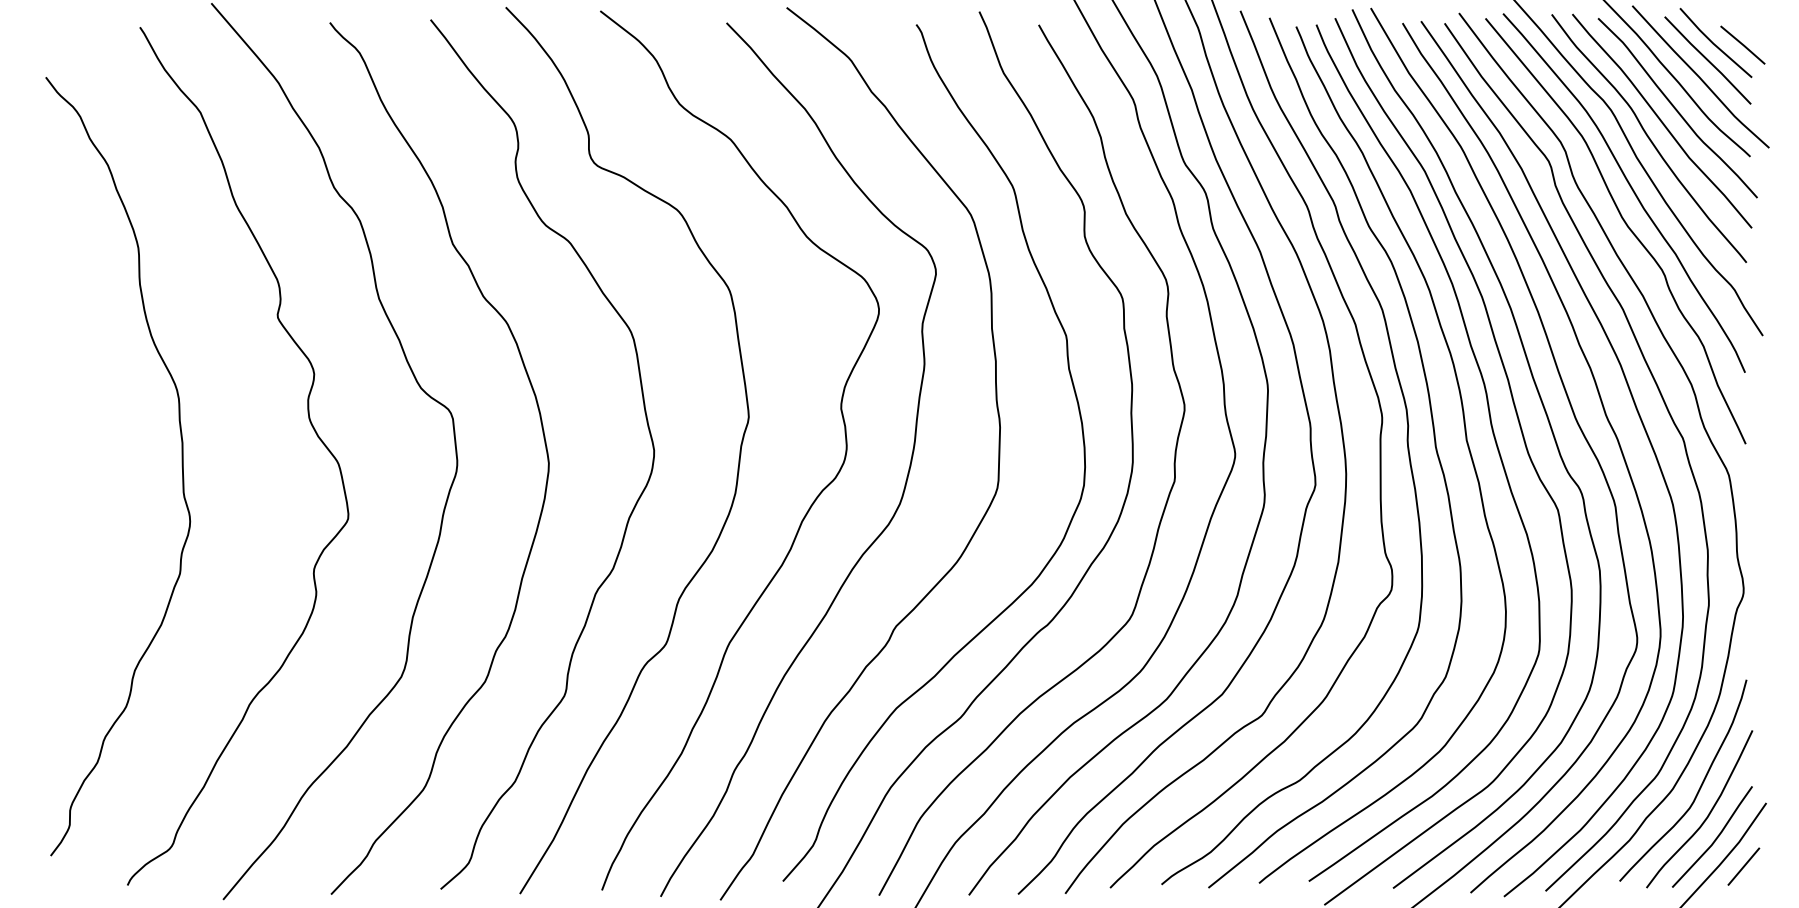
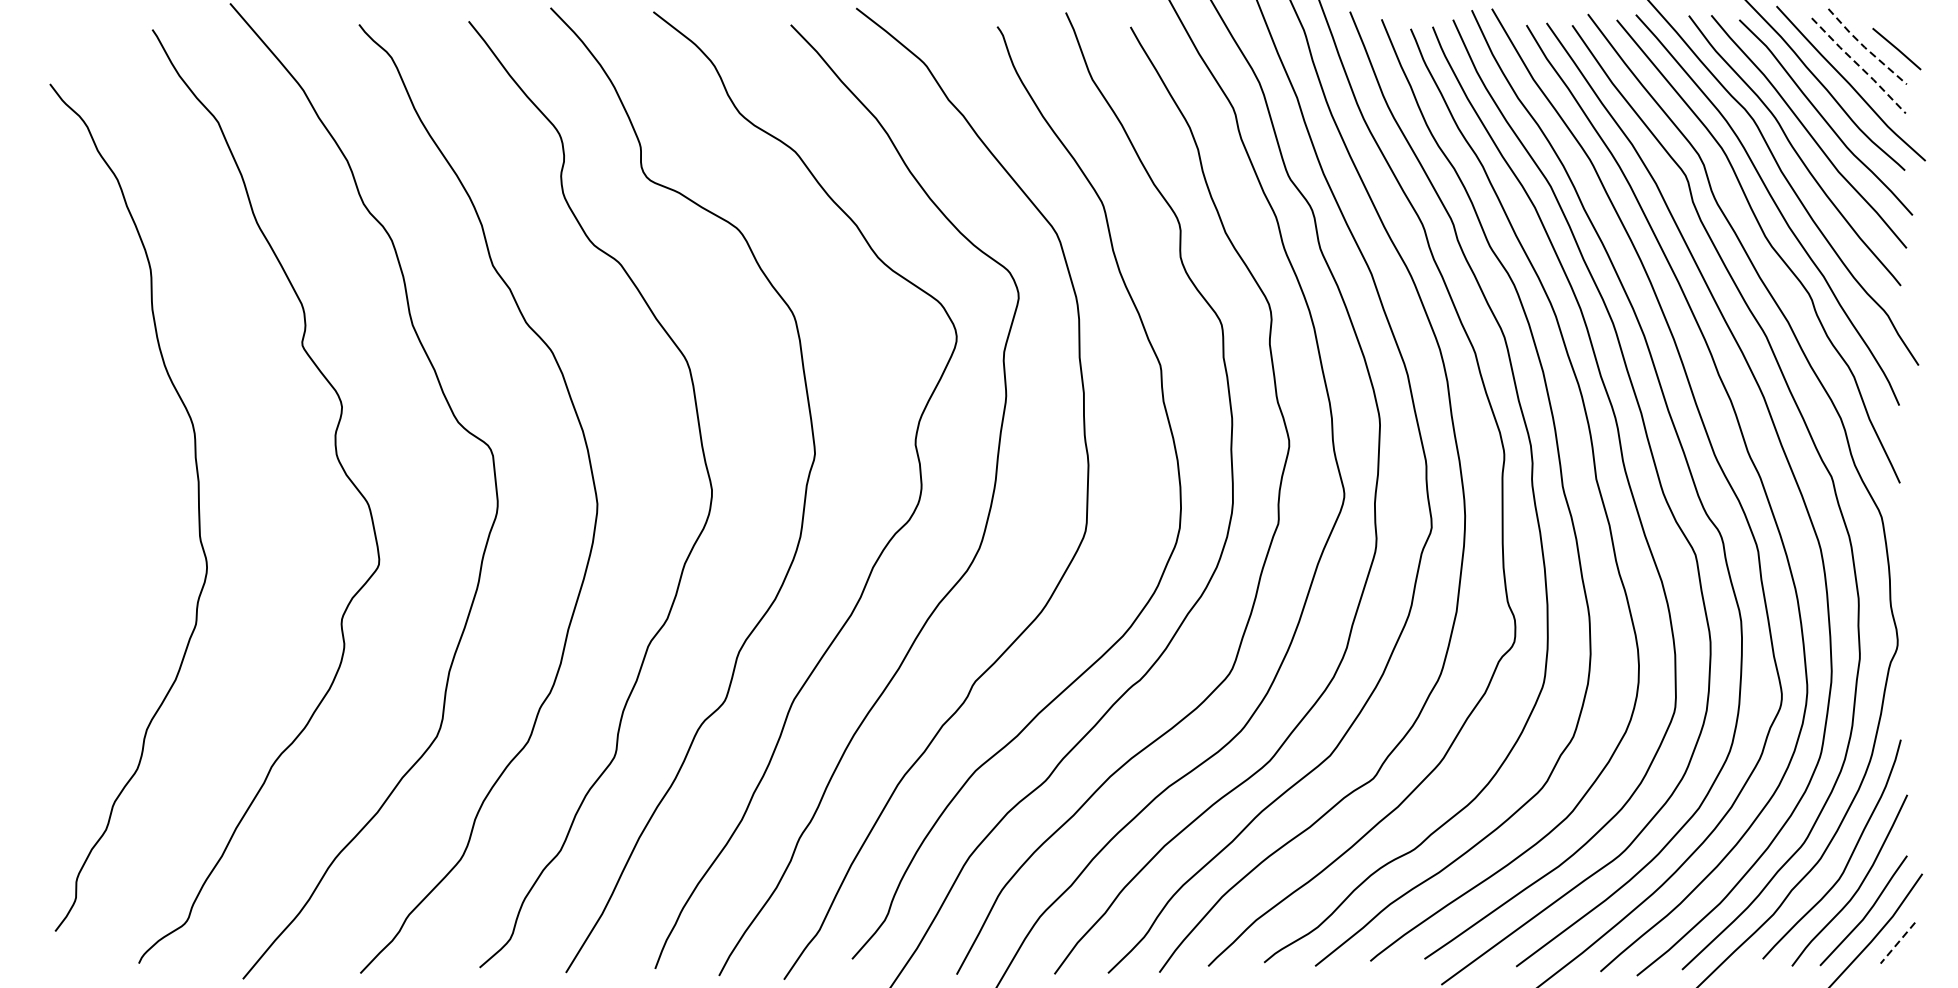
line: (1713, 43) -> (1864, 47), solid -> dashed
line: (1707, 60) -> (1858, 65), solid -> dashed
line: (1743, 866) -> (1897, 942), solid -> dashed

